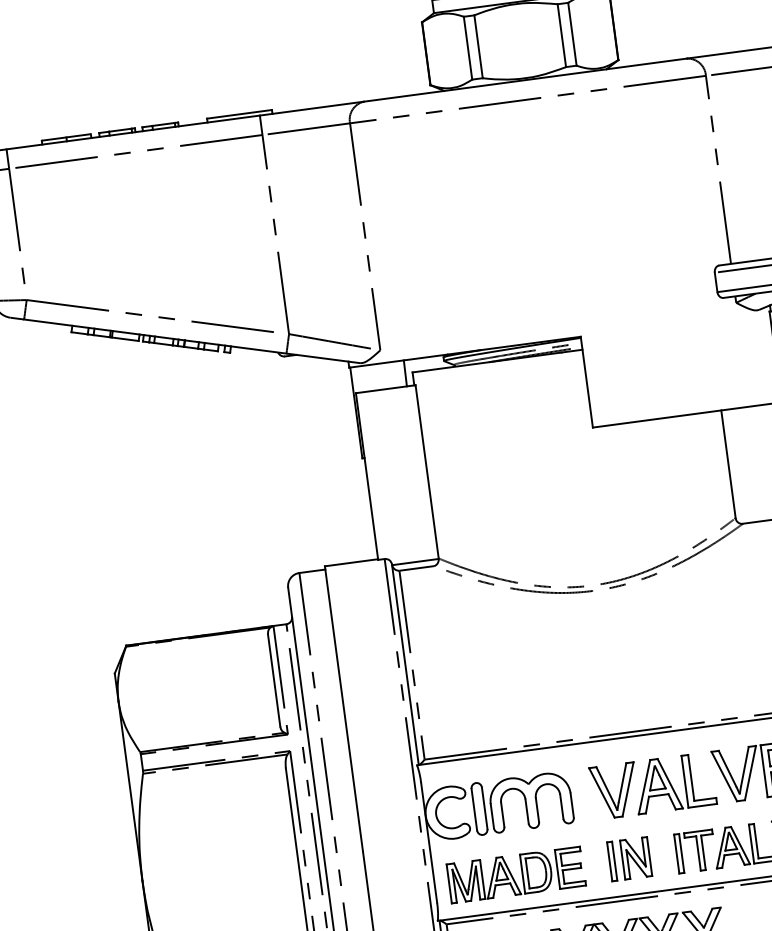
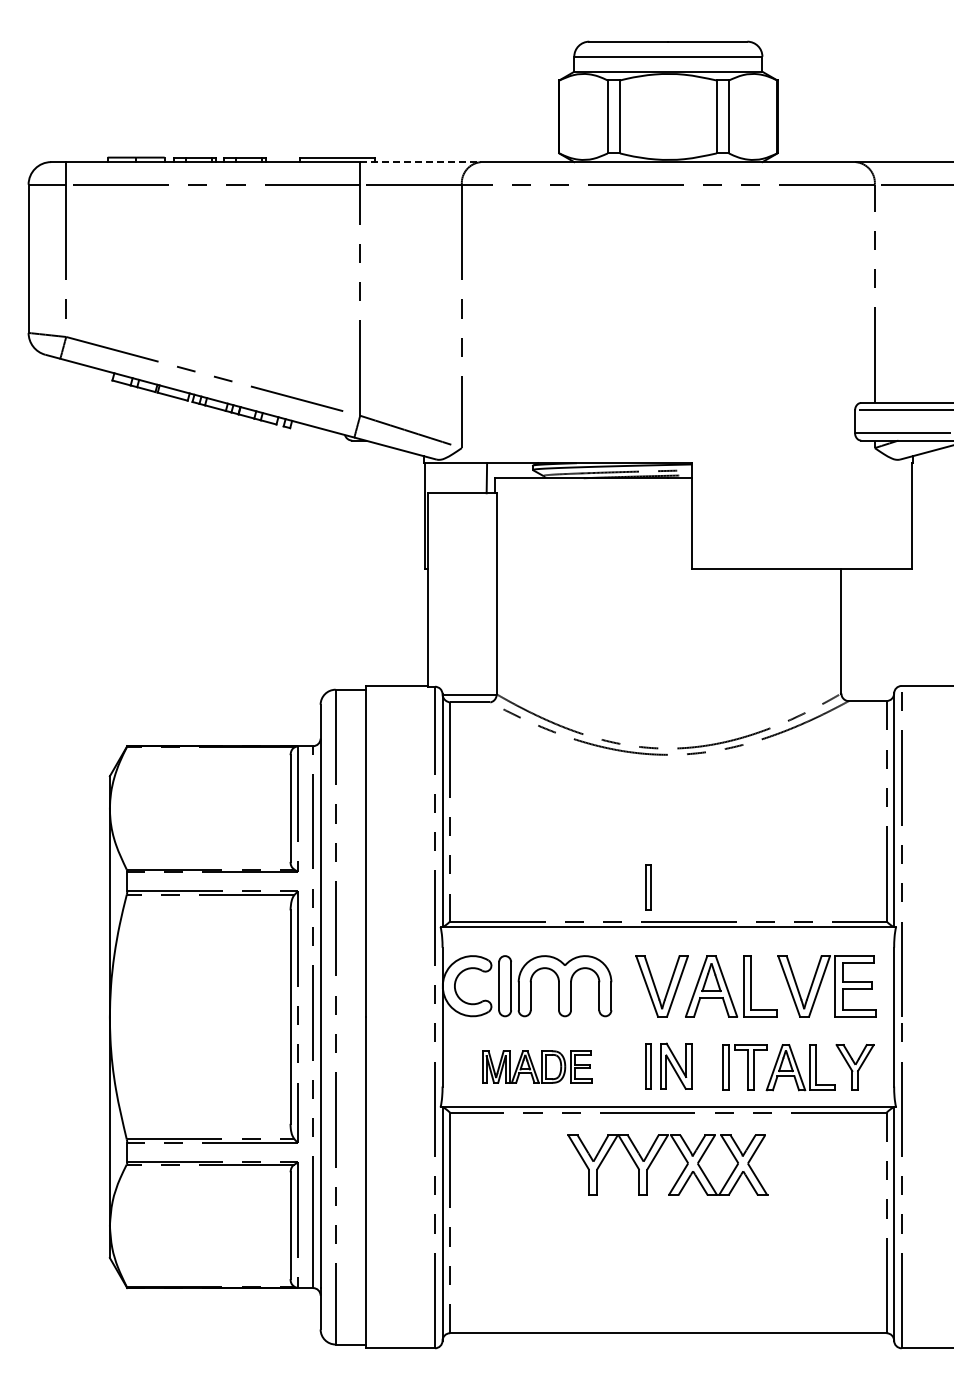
line: (312, 108) -> (421, 162), solid -> dashed
part: (591, 707) -> (648, 887), added
part: (515, 874) -> (536, 1066), size x0.7

